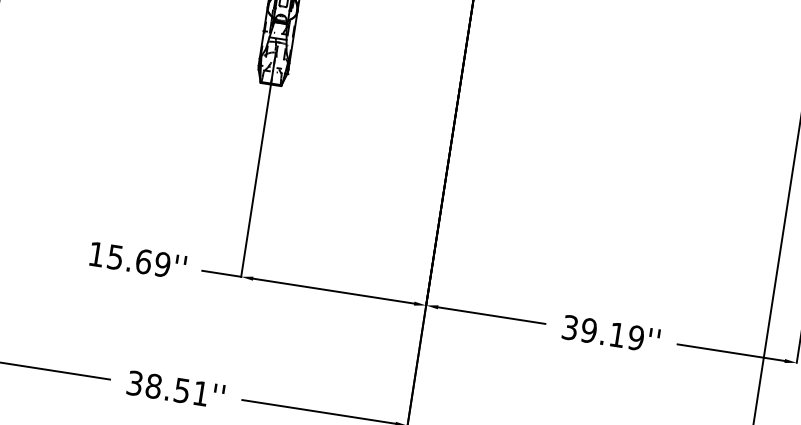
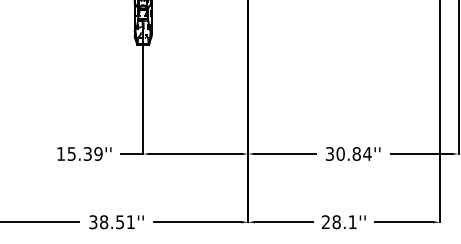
text: (143, 260) -> (87, 153), 15.69'' -> 15.39''
text: (611, 333) -> (353, 153), 39.19'' -> 30.84''

